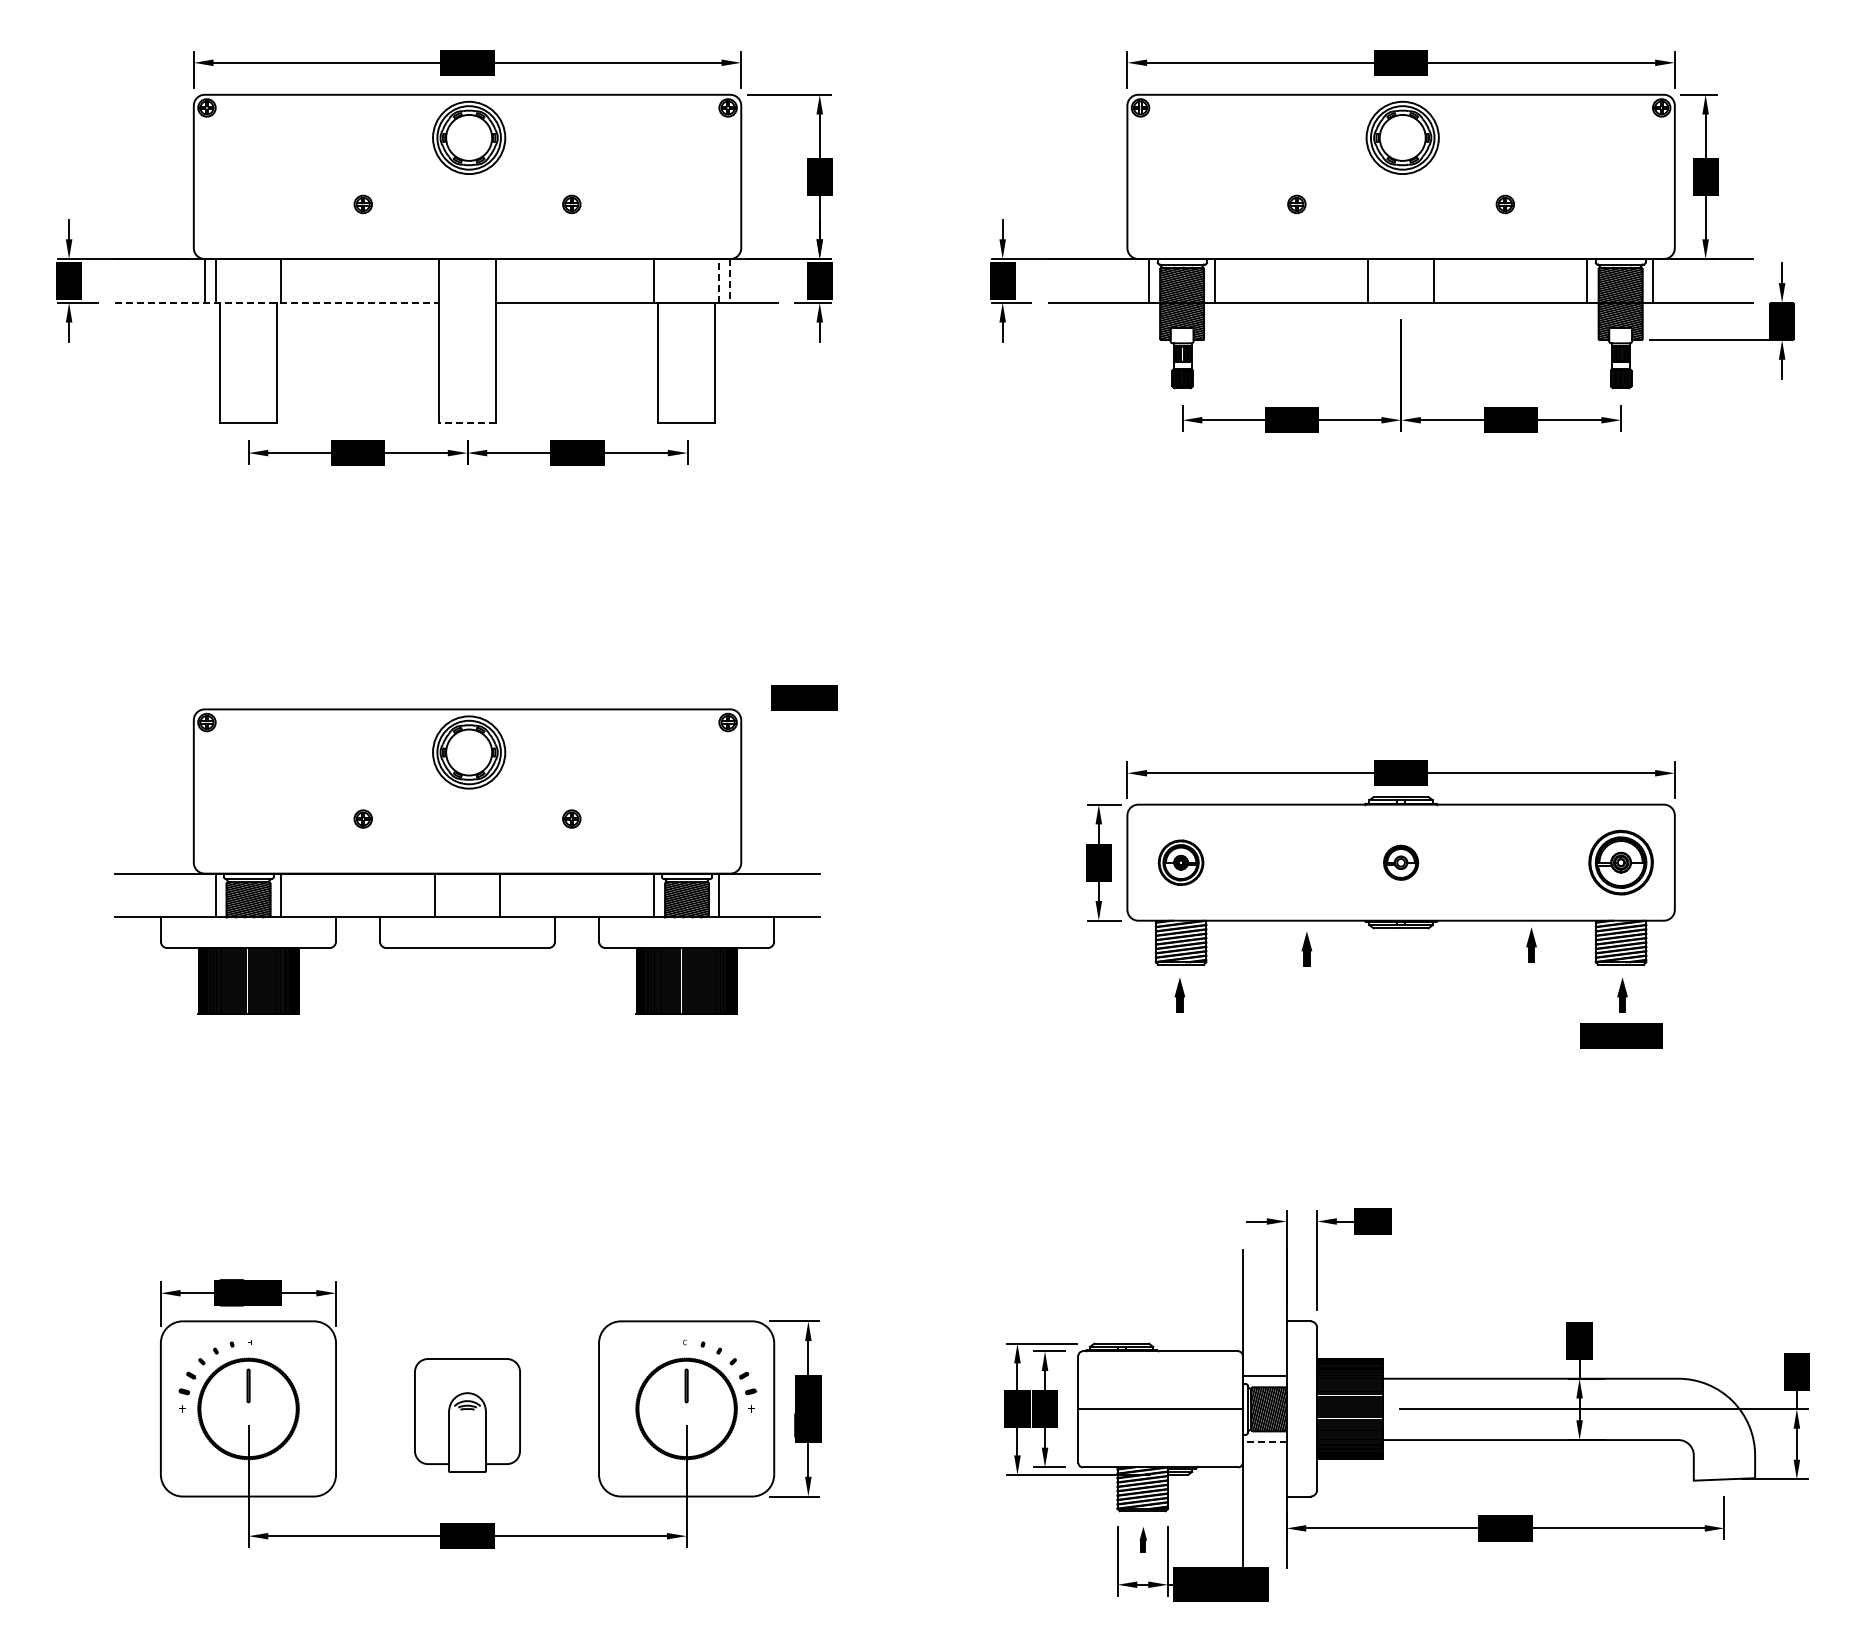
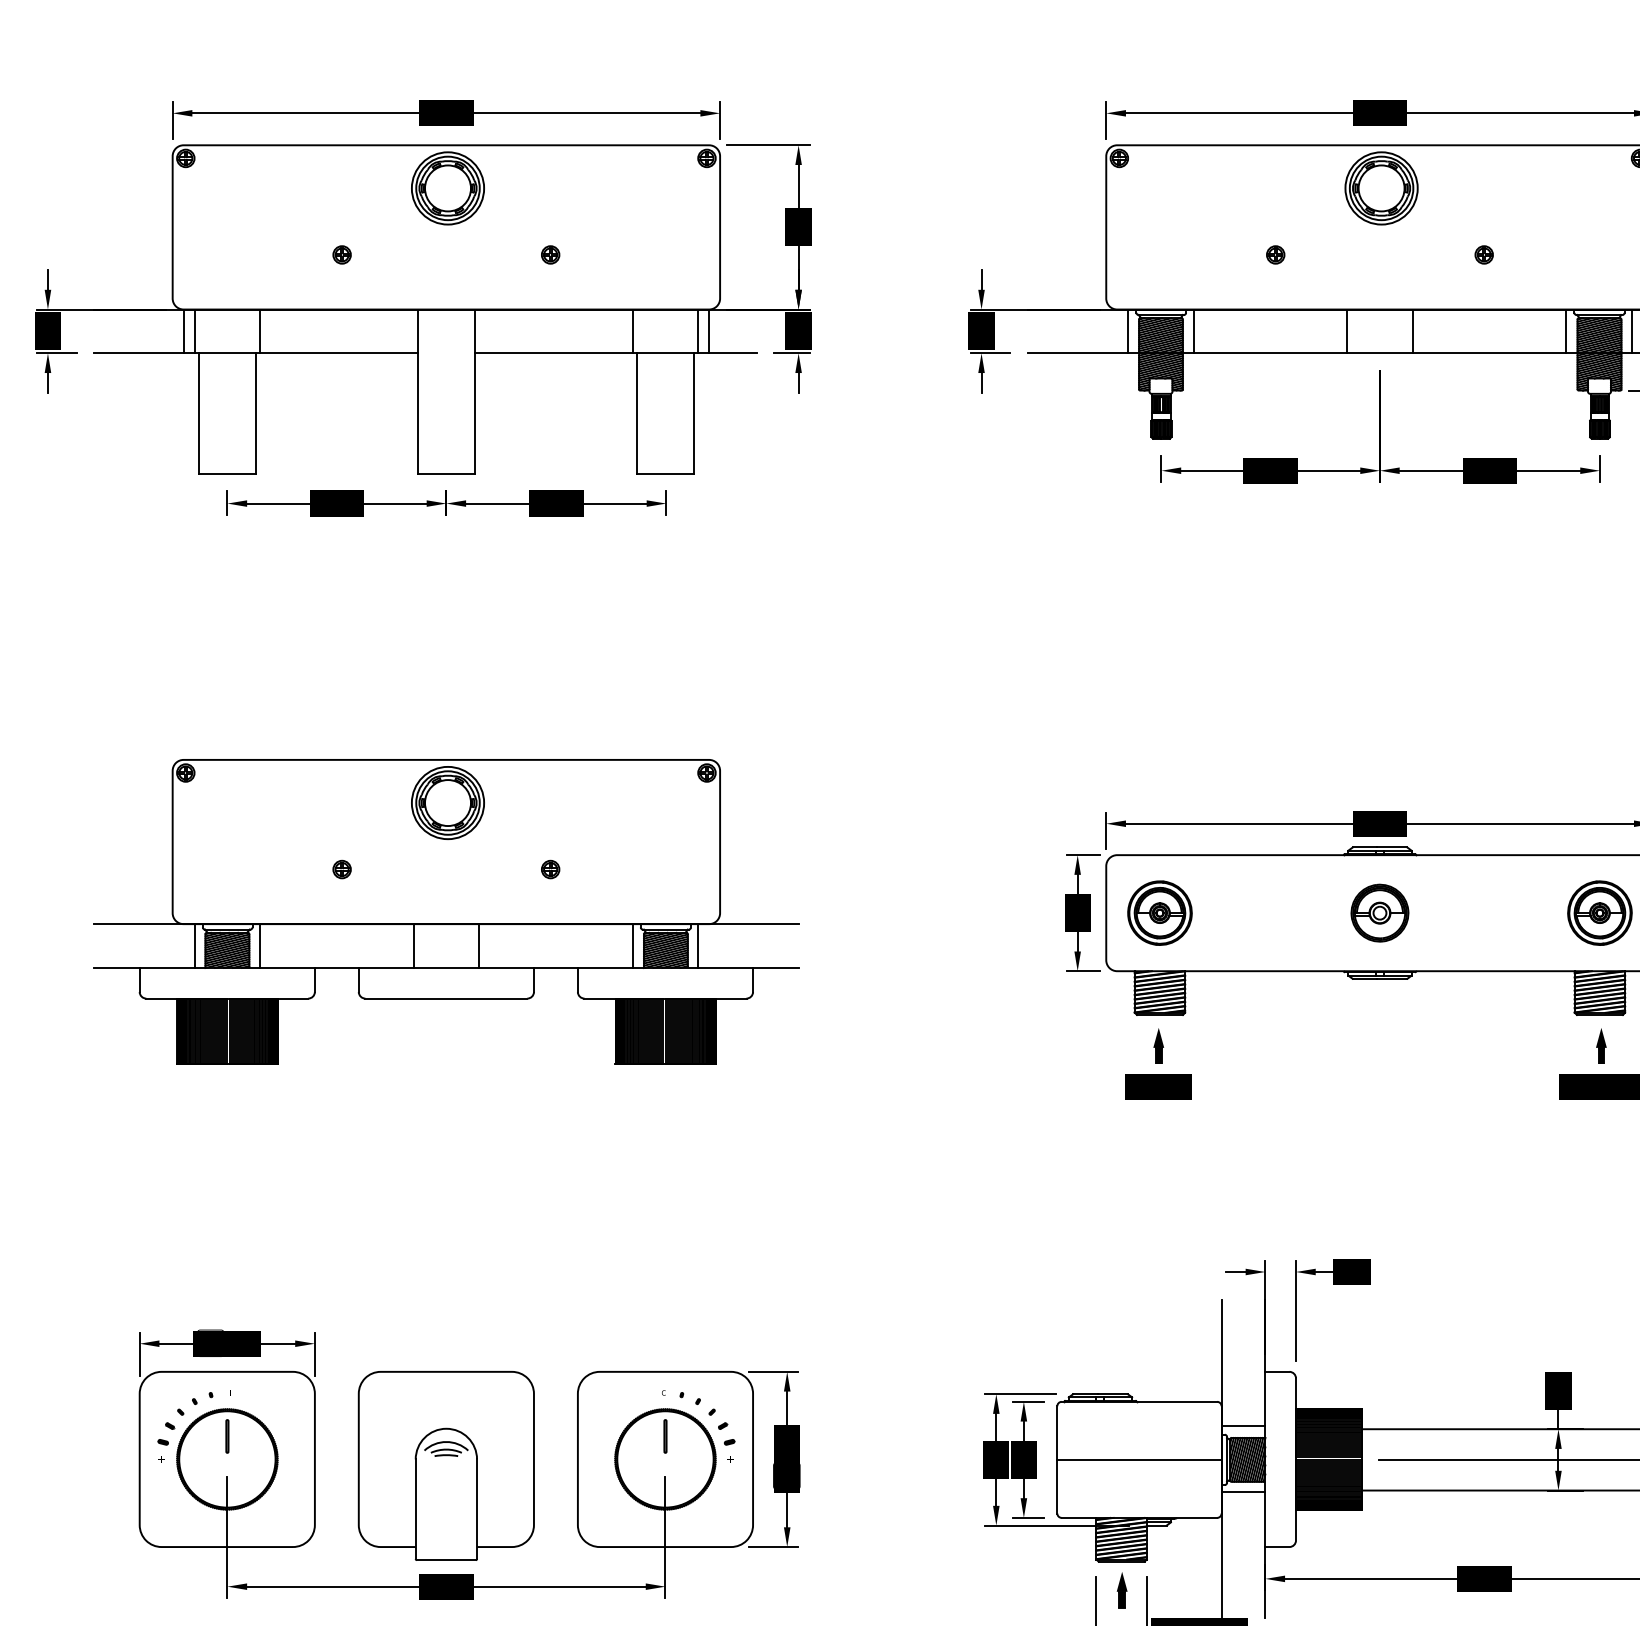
line: (719, 280) -> (698, 331), dashed -> solid
line: (730, 280) -> (709, 331), dashed -> solid
line: (277, 302) -> (256, 353), dashed -> solid
line: (467, 423) -> (446, 474), dashed -> solid
text: (804, 697) -> (1158, 1086), moved
part: (1180, 862) -> (1159, 913), size x1.43
part: (1400, 862) -> (1379, 913), size x1.67
part: (1531, 944) -> (1510, 995), removed
part: (1306, 949) -> (1285, 1000), removed
part: (467, 1415) -> (446, 1466), size x1.67
line: (1264, 1441) -> (1243, 1492), dashed -> solid
part: (1143, 1539) -> (1122, 1590), size x1.43

